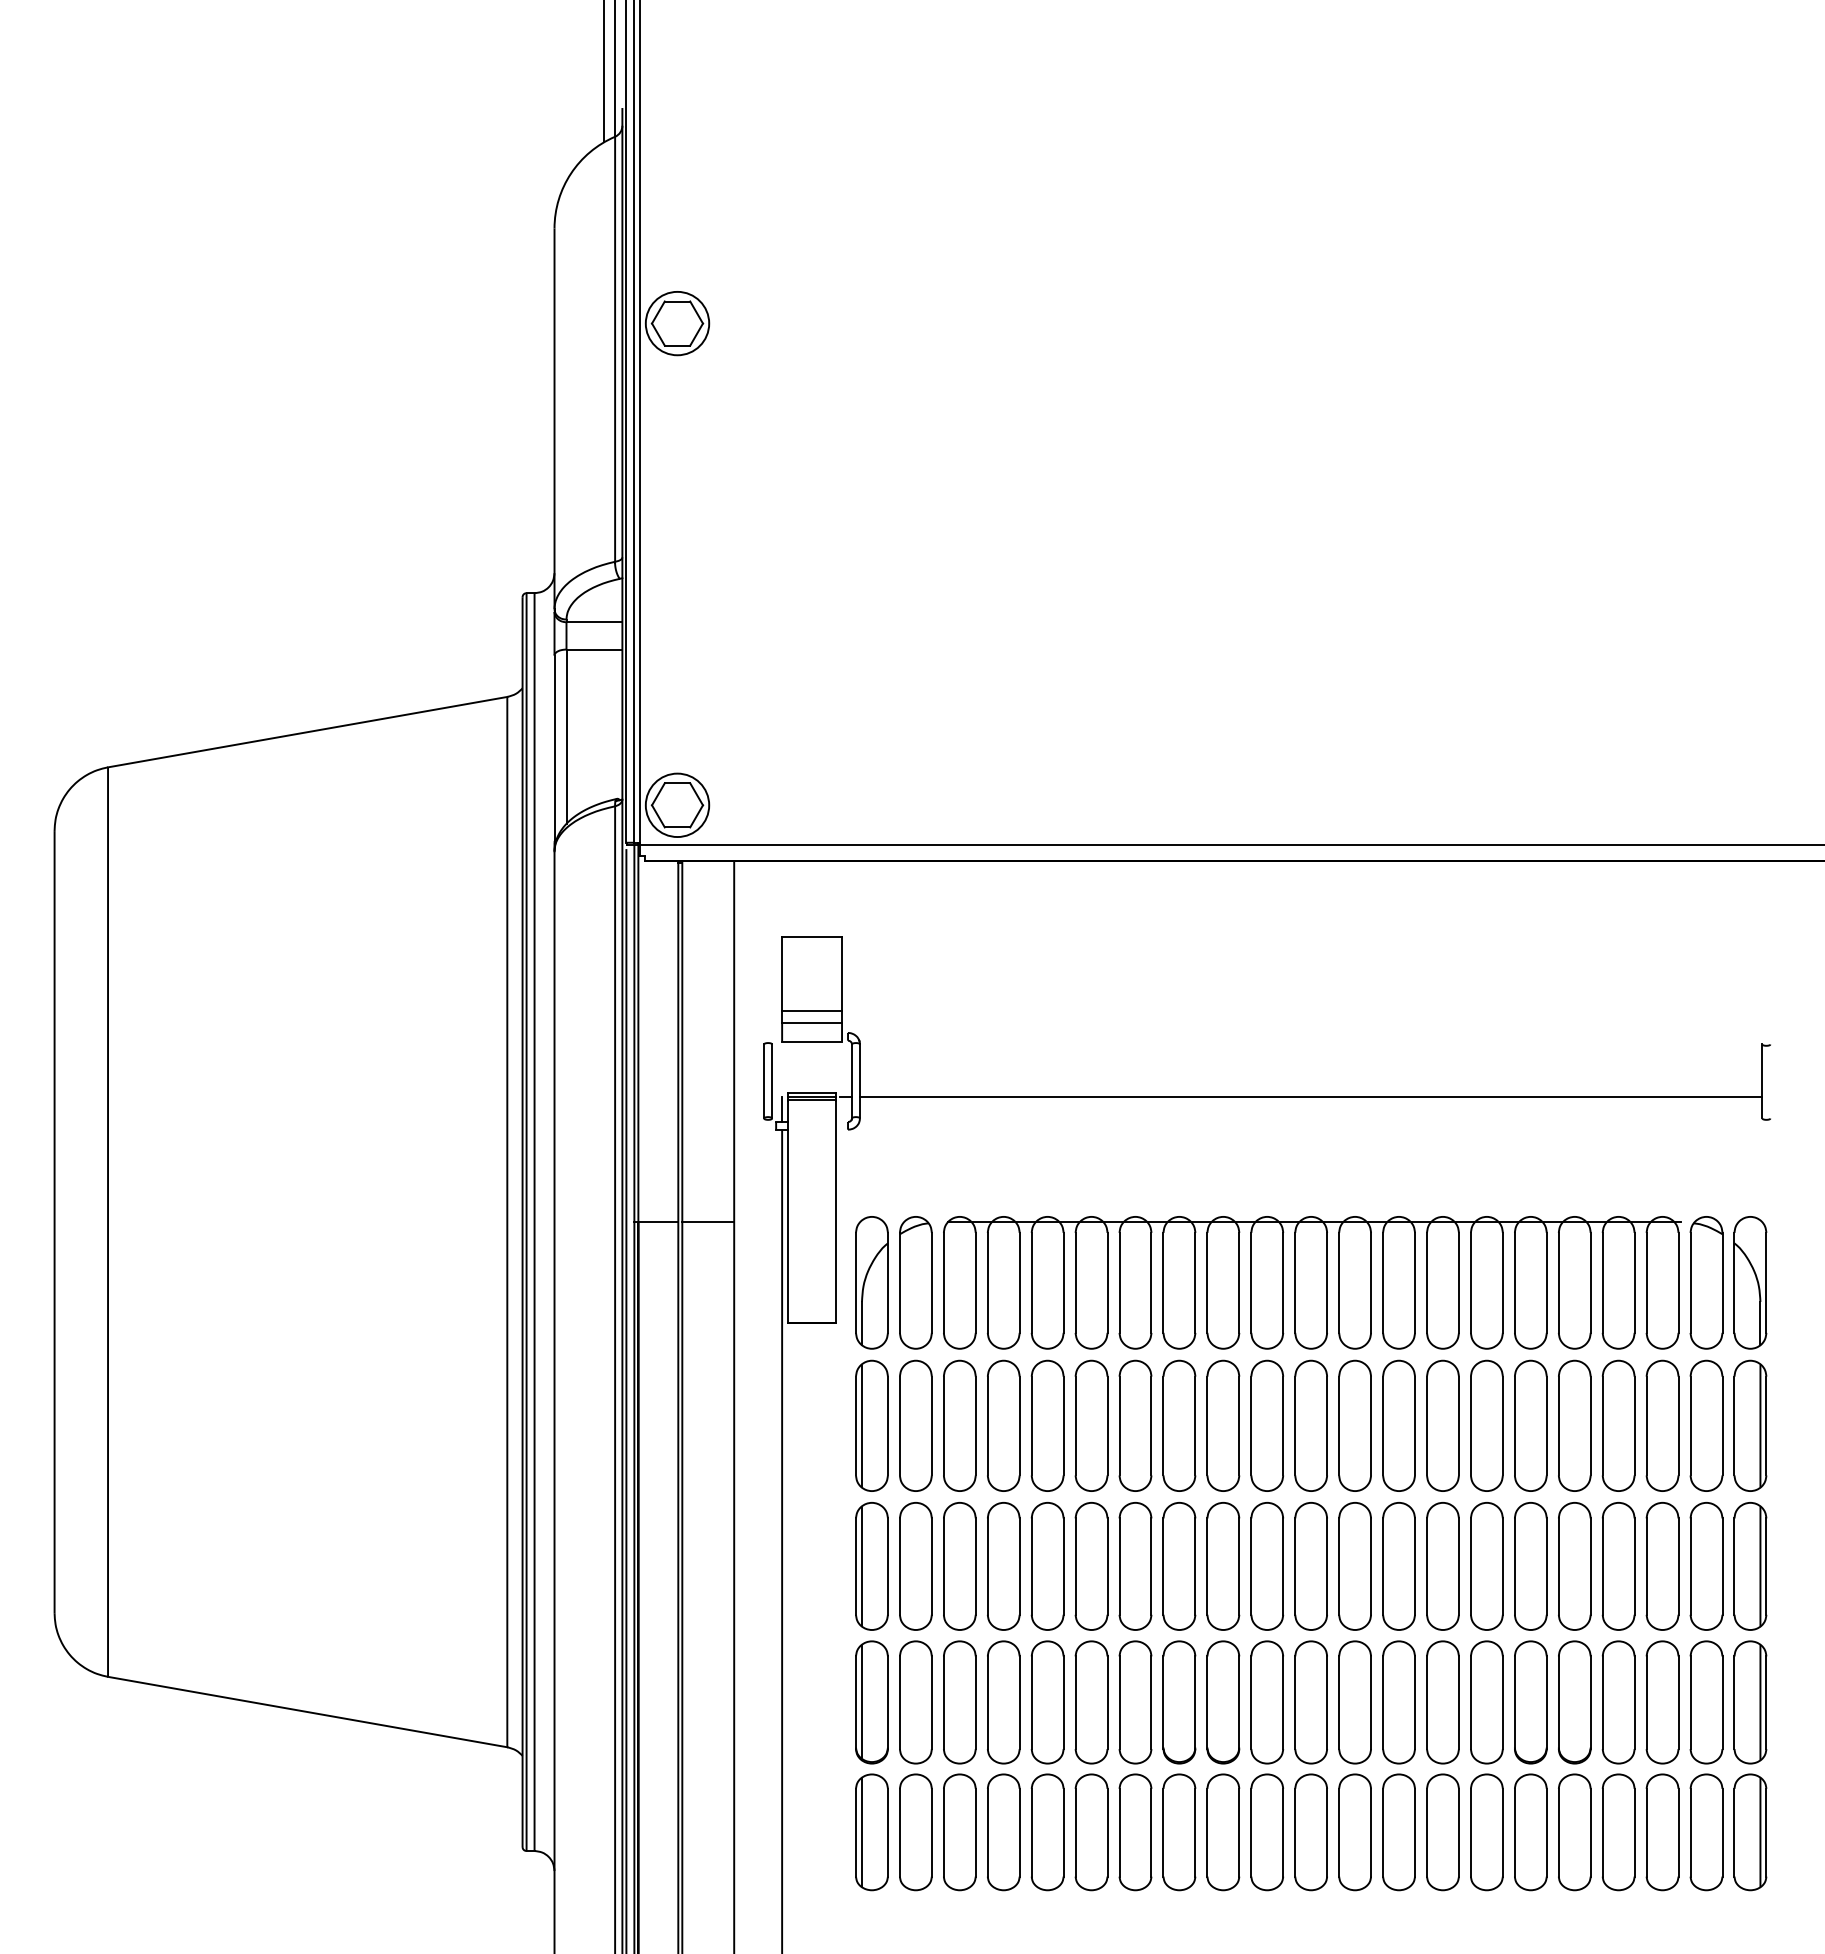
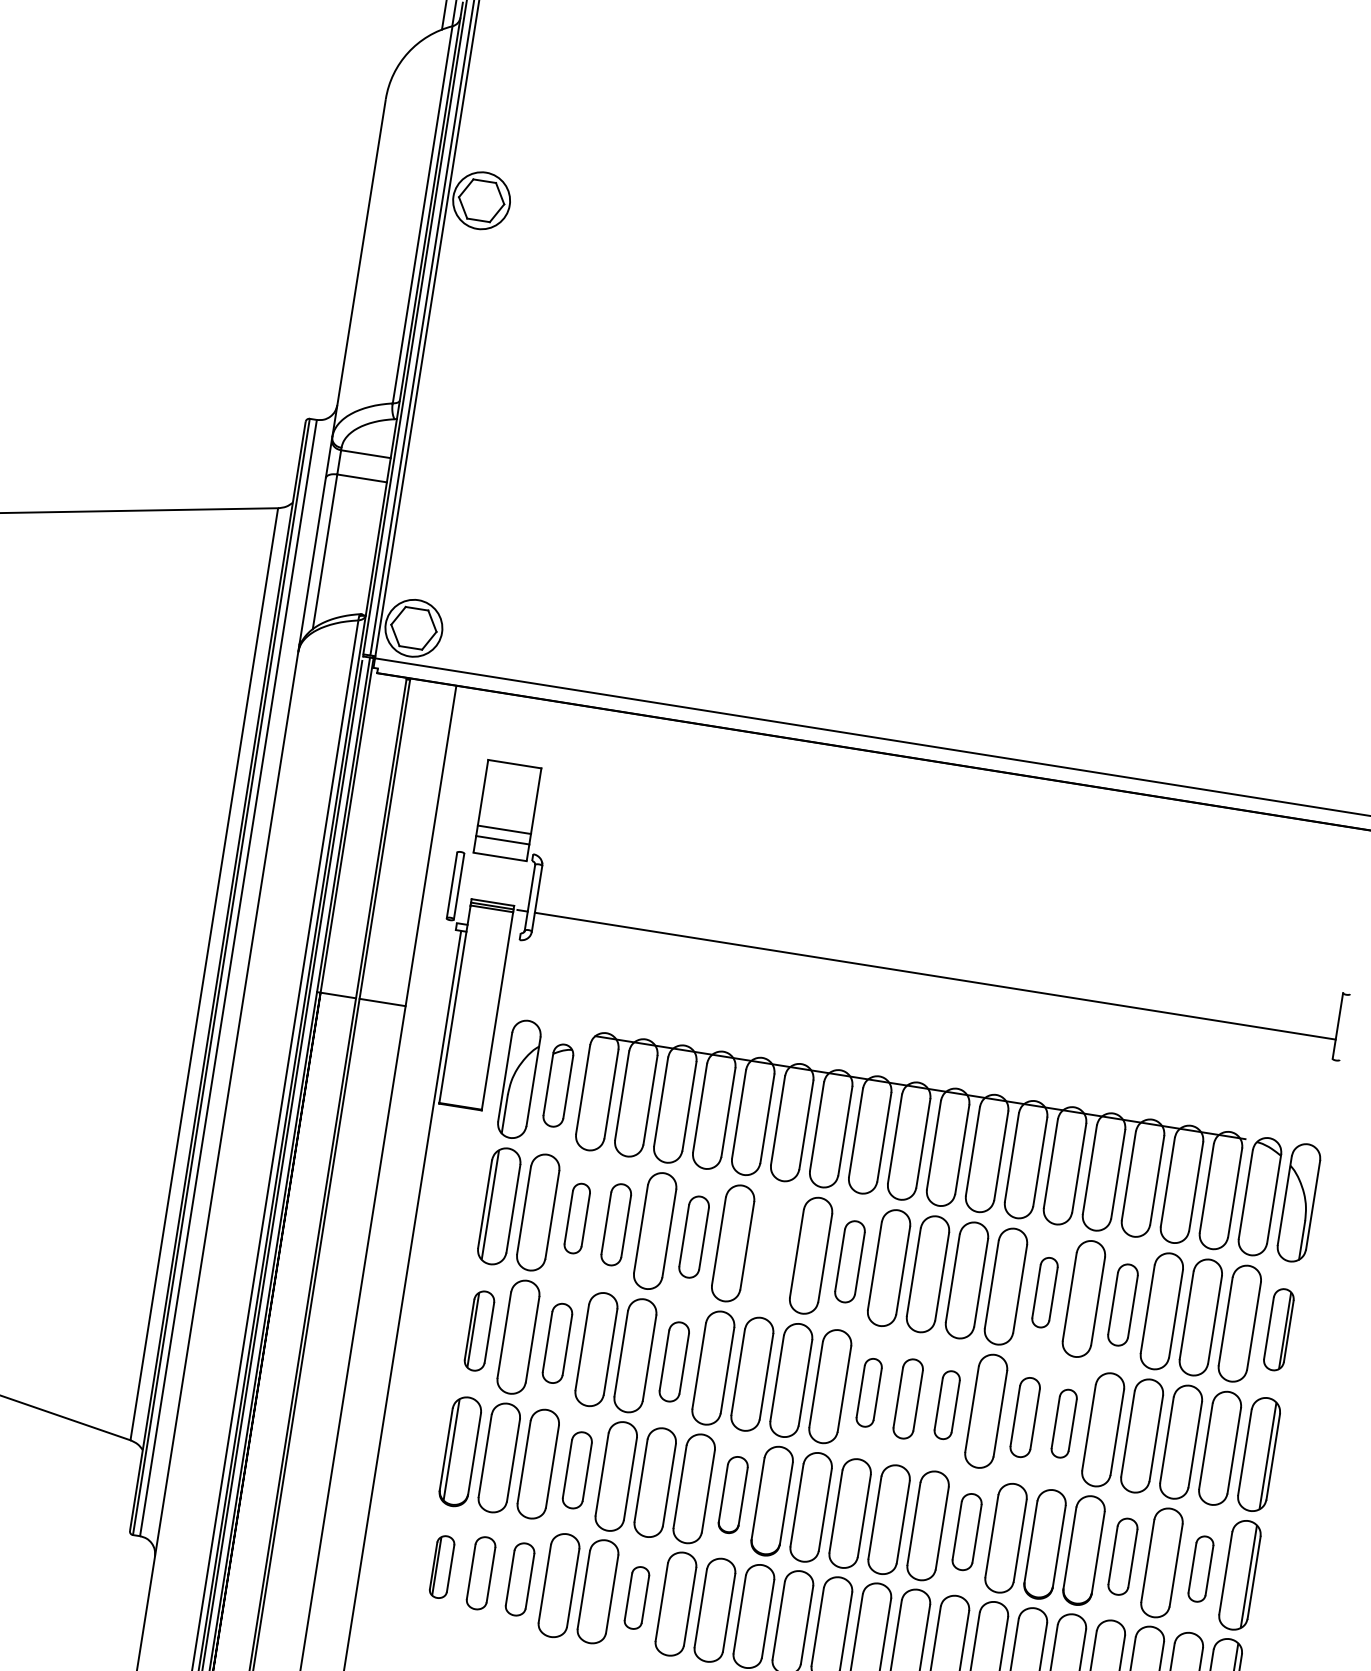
line: (782, 1109) -> (464, 913), removed
part: (915, 1282) -> (558, 1085), size x0.7
part: (959, 1425) -> (577, 1218), size x0.6
part: (1003, 1425) -> (616, 1224), size x0.7
part: (1091, 1425) -> (694, 1236), size x0.7
part: (1179, 1425) -> (772, 1249), removed
part: (1266, 1425) -> (849, 1261), size x0.7
part: (1486, 1425) -> (1044, 1292), size x0.6
part: (1574, 1425) -> (1122, 1304), size x0.7
part: (1750, 1425) -> (1278, 1329), size x0.7
part: (871, 1566) -> (479, 1331), size x0.7
part: (959, 1566) -> (557, 1343), size x0.7
part: (1091, 1566) -> (674, 1362), size x0.7
part: (1310, 1566) -> (868, 1392), size x0.6
part: (1354, 1566) -> (907, 1398), size x0.7
part: (1398, 1566) -> (946, 1405), size x0.6
part: (1486, 1566) -> (1024, 1417), size x0.7
part: (1530, 1566) -> (1063, 1423), size x0.6
part: (1003, 1702) -> (577, 1470), size x0.7
part: (1179, 1702) -> (733, 1495), size x0.7
part: (1442, 1702) -> (966, 1532), size x0.7
part: (1618, 1702) -> (1122, 1556), size x0.7
part: (1706, 1702) -> (1200, 1569), size x0.6
part: (871, 1832) -> (441, 1567), size x0.6
part: (915, 1832) -> (480, 1573), size x0.7
part: (959, 1832) -> (519, 1579), size x0.7
part: (1091, 1832) -> (636, 1598), size x0.6

